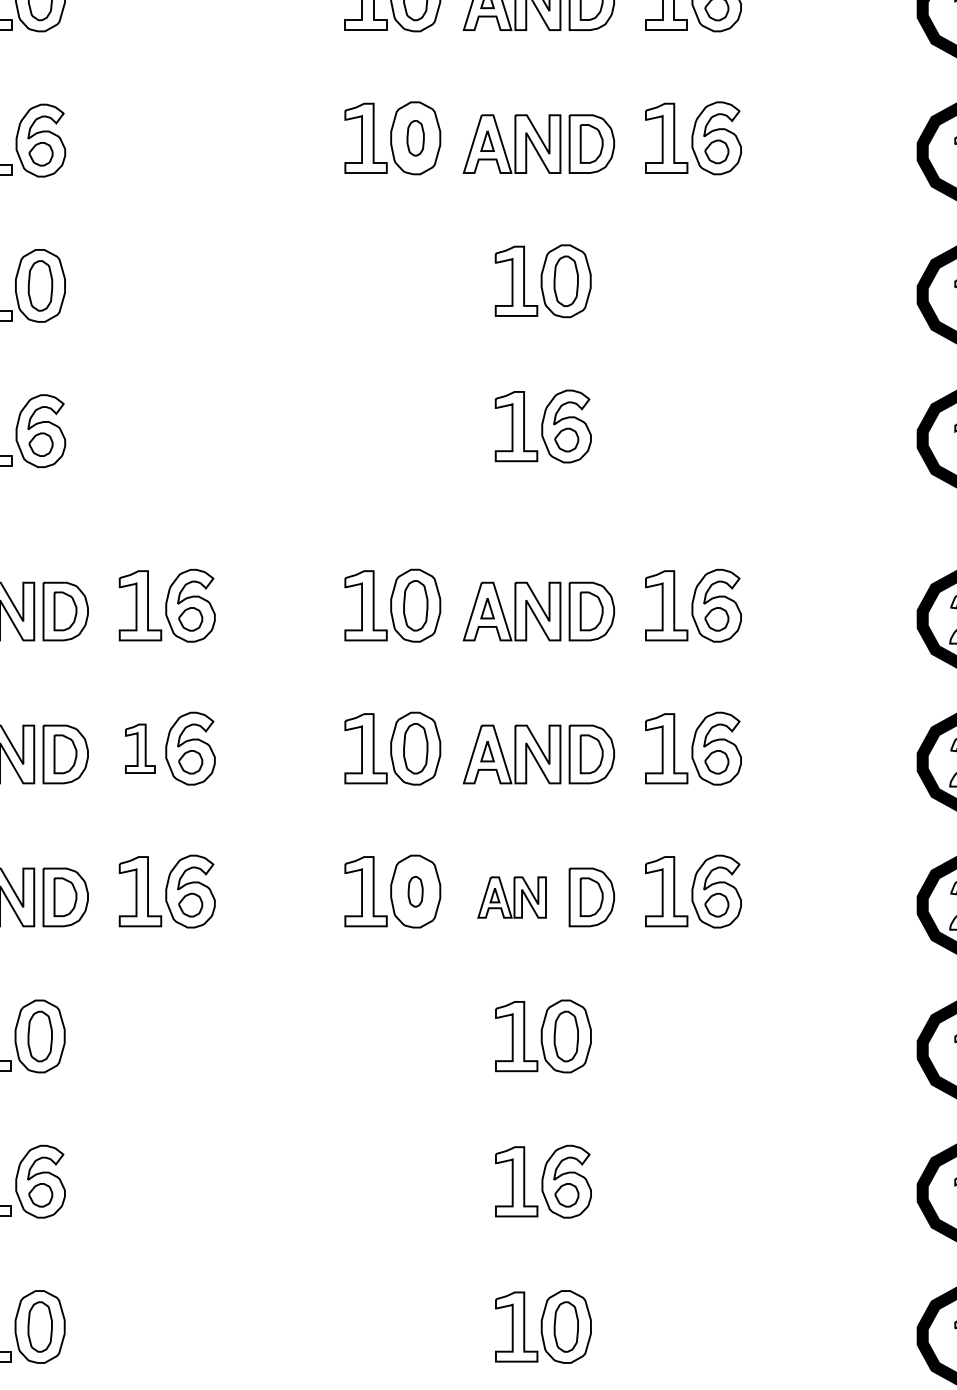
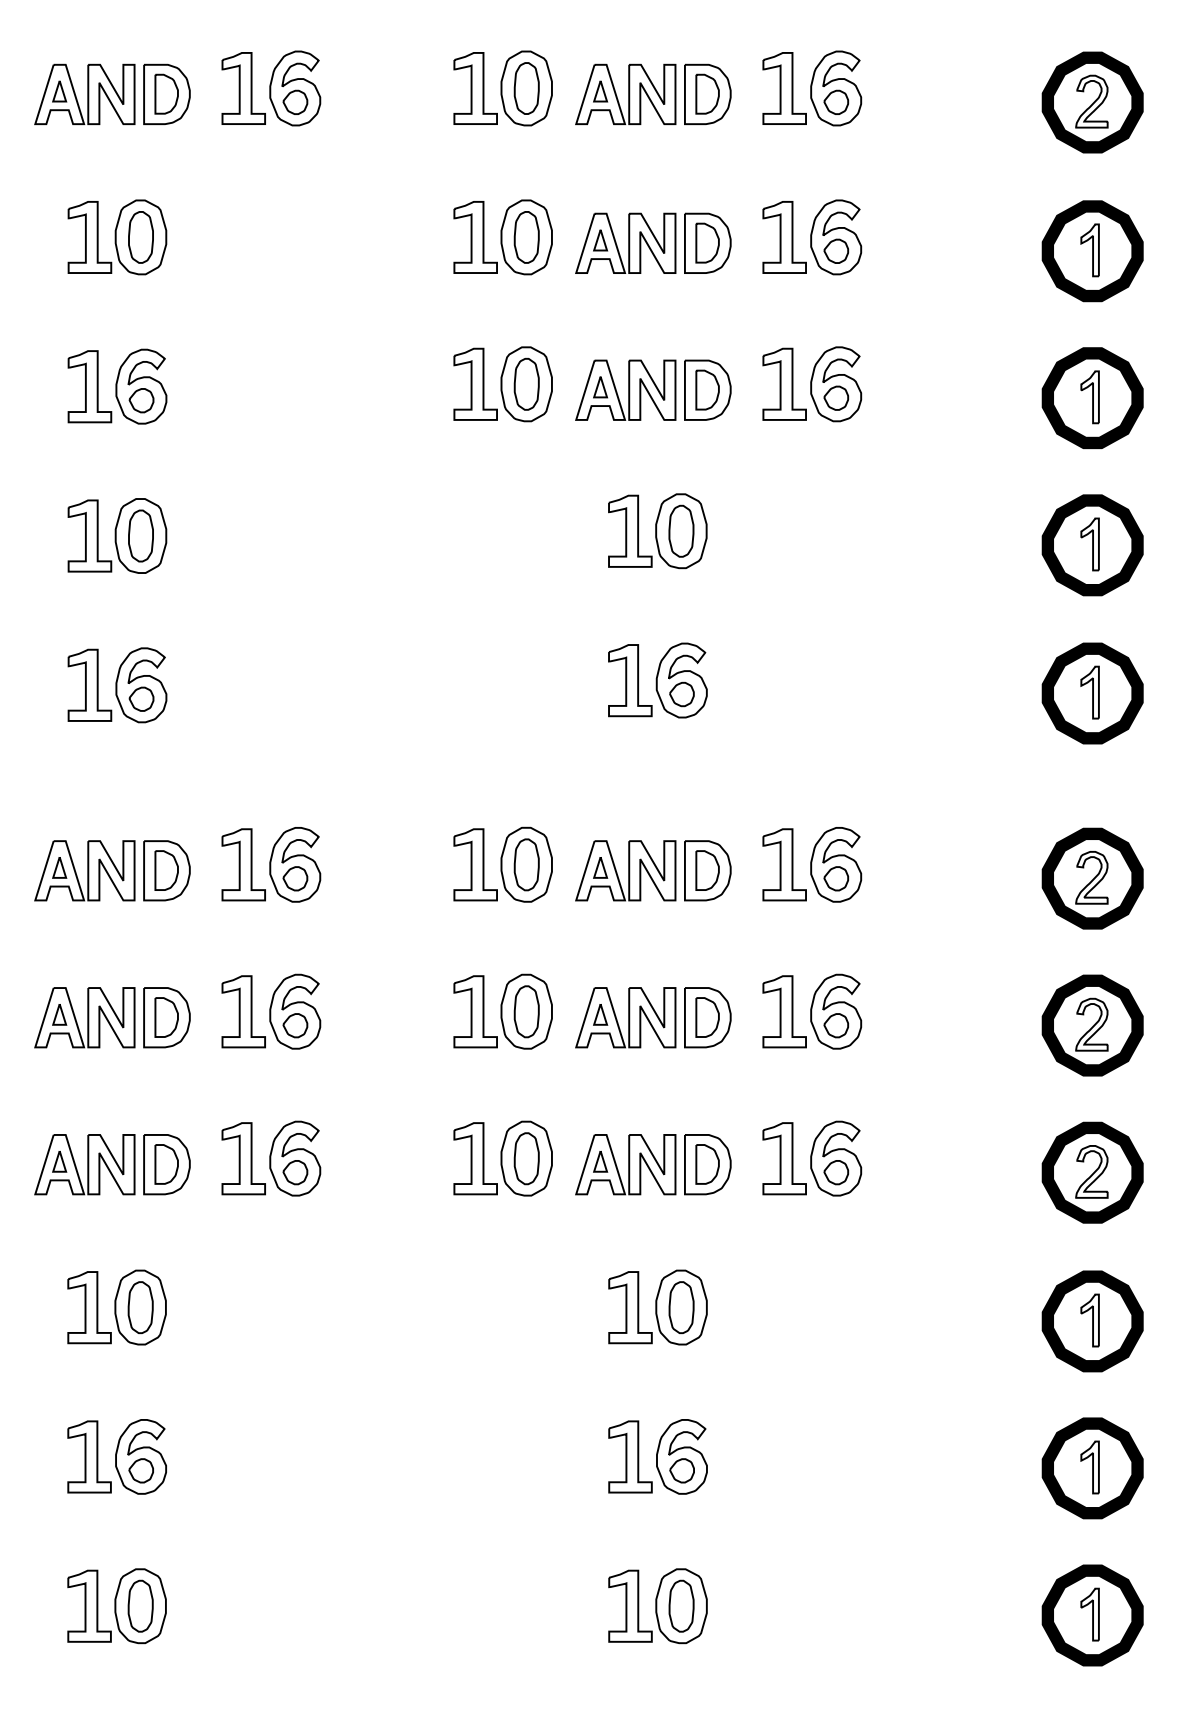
part: (415, 137) -> (526, 383), size x1.43
part: (140, 748) -> (243, 1011), size x1.43
part: (415, 891) -> (526, 1158), size x1.67
part: (511, 897) -> (625, 1164), size x1.43

